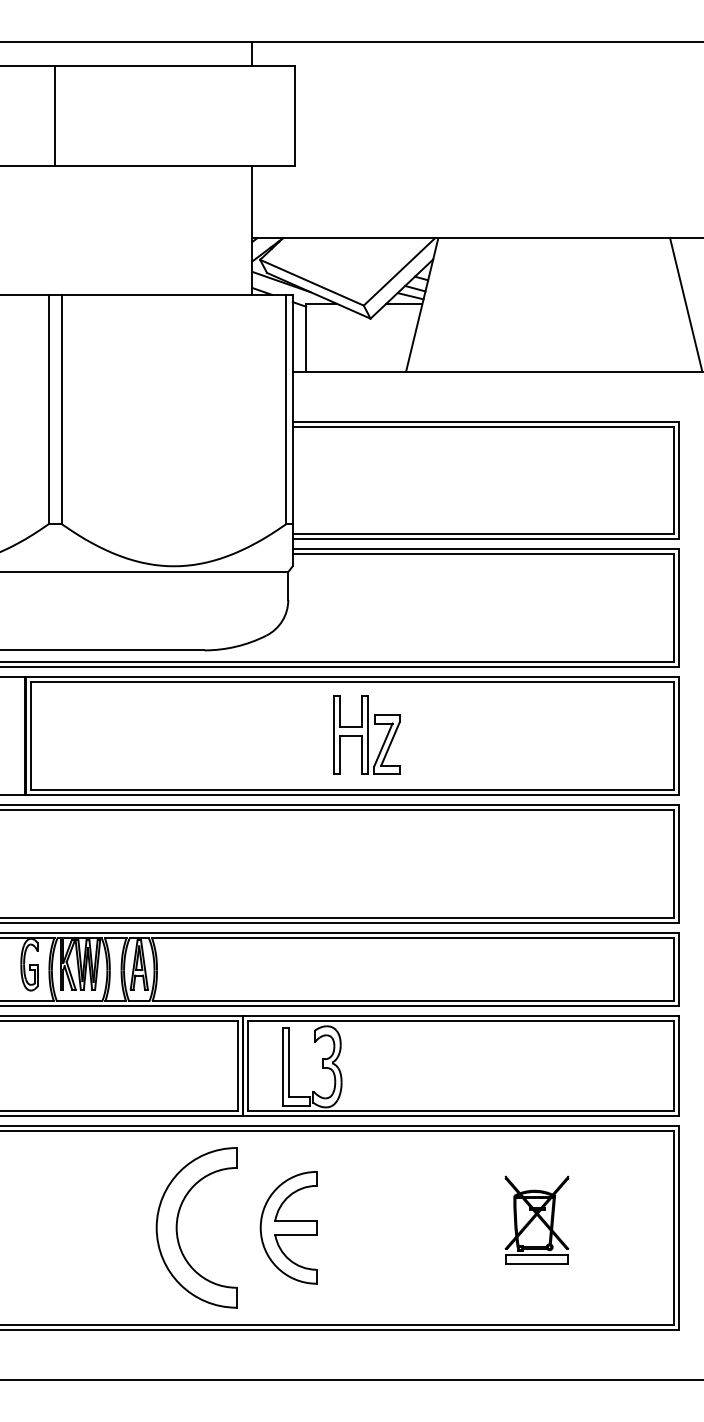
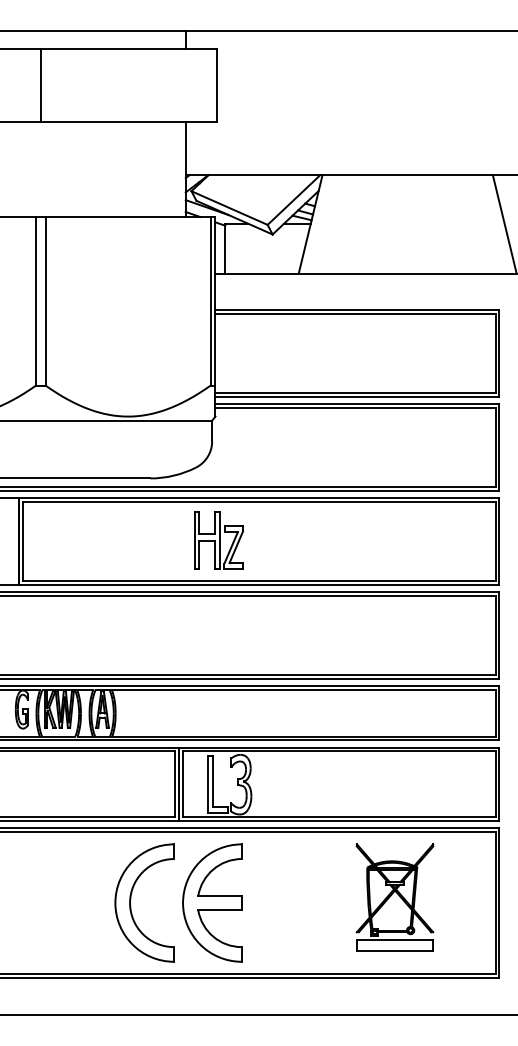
part: (366, 734) -> (218, 540), moved
part: (536, 1220) -> (394, 897), size x1.67
part: (288, 1227) -> (212, 902), size x1.43

